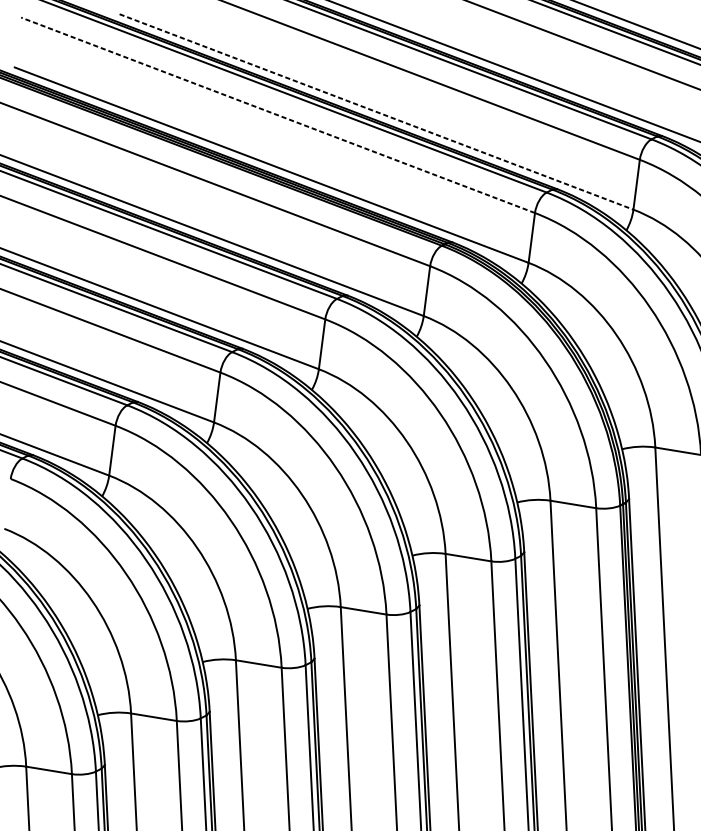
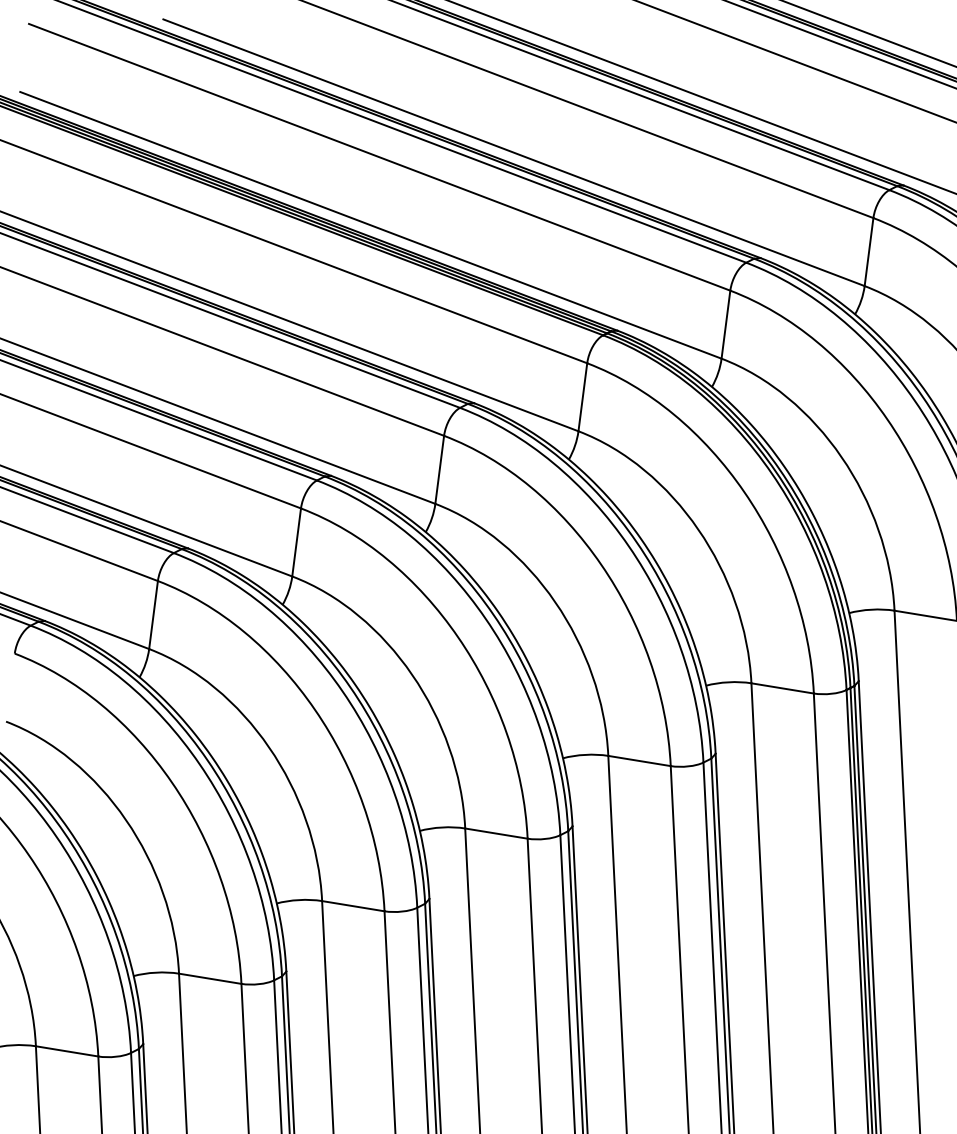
line: (376, 111) -> (514, 152), dashed -> solid
line: (277, 115) -> (379, 157), dashed -> solid

